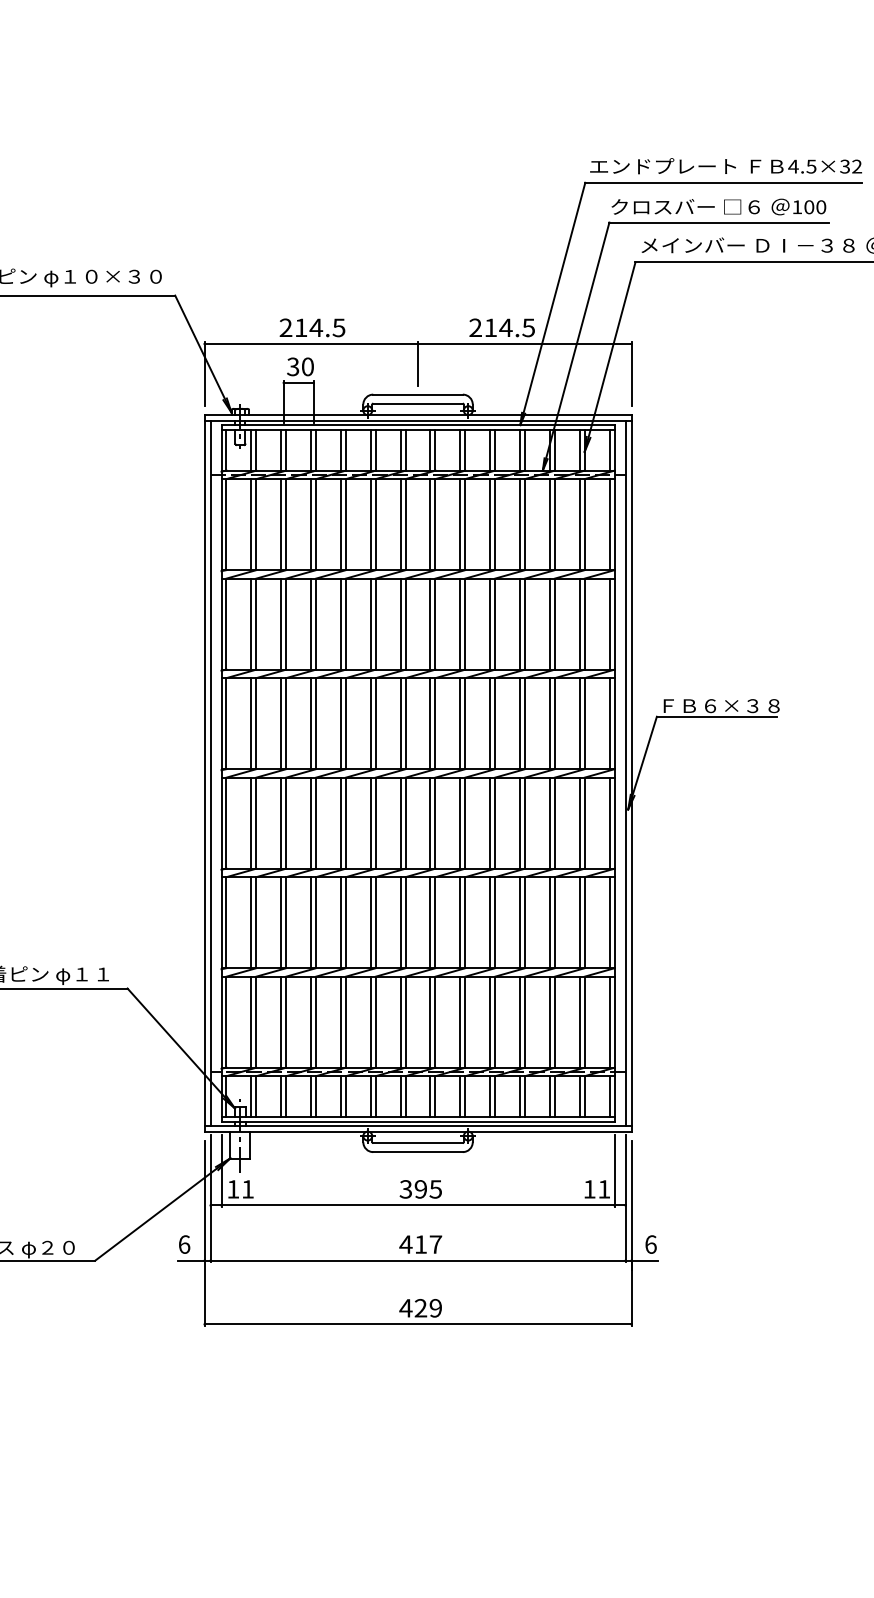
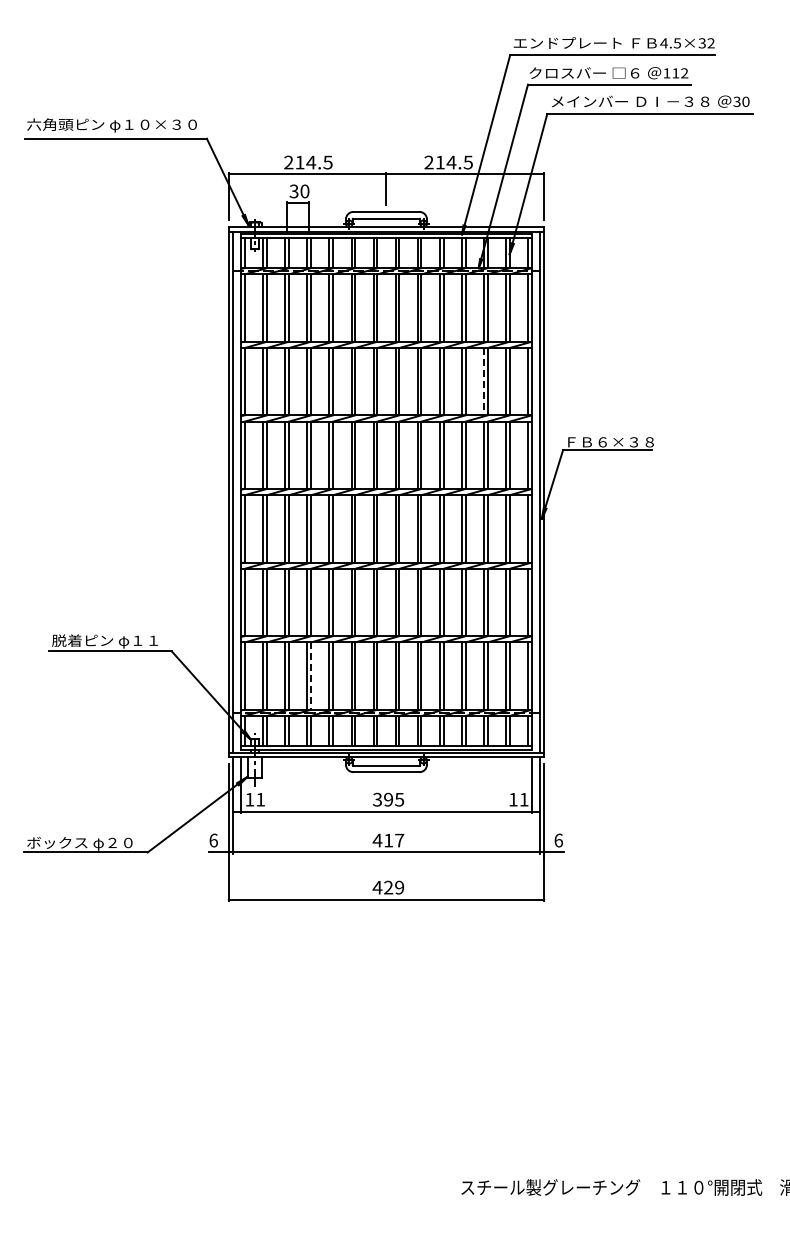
text: (815, 207) -> (680, 73), 100 -> 112
line: (549, 623) -> (483, 381), solid -> dashed
line: (316, 1022) -> (311, 676), solid -> dashed

